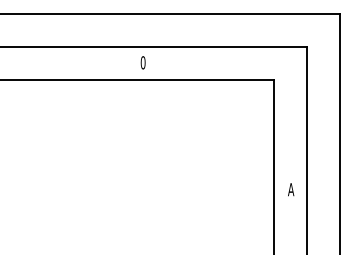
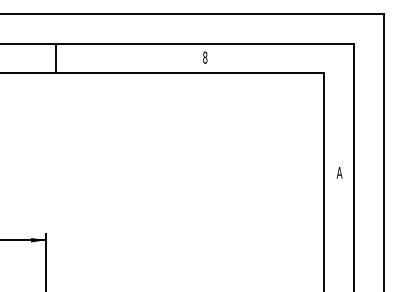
text: (143, 62) -> (205, 57), 0 -> 8

